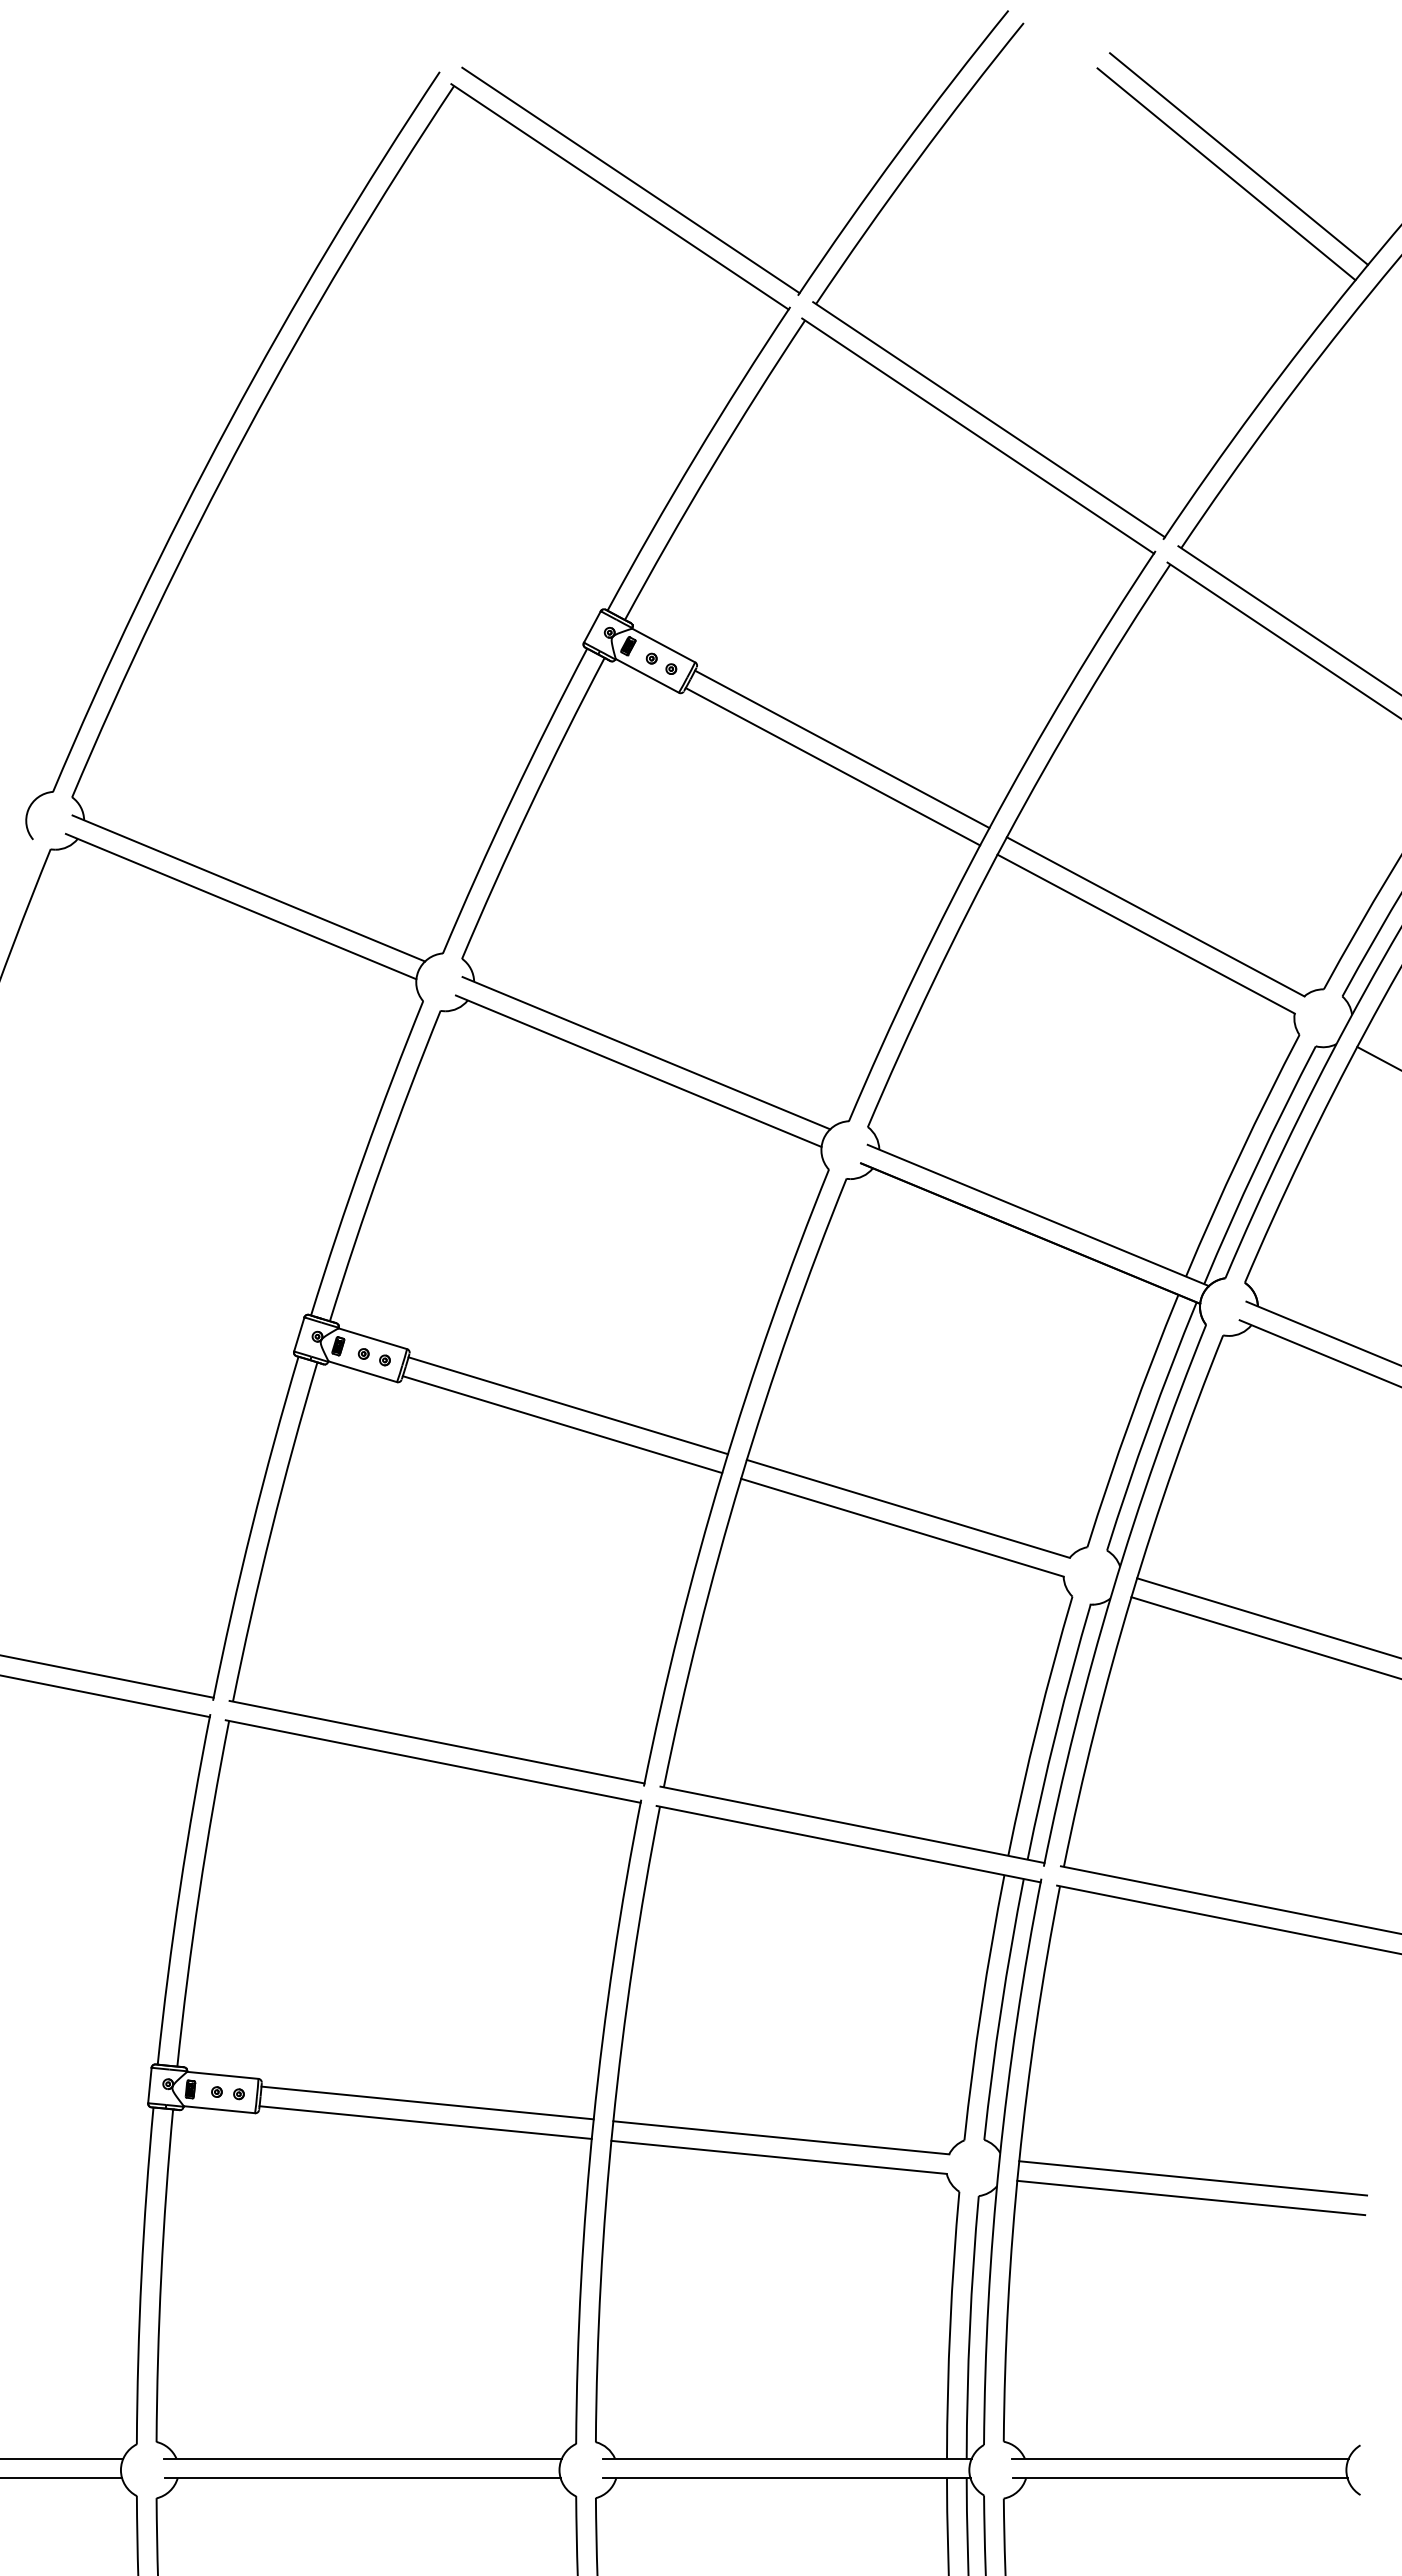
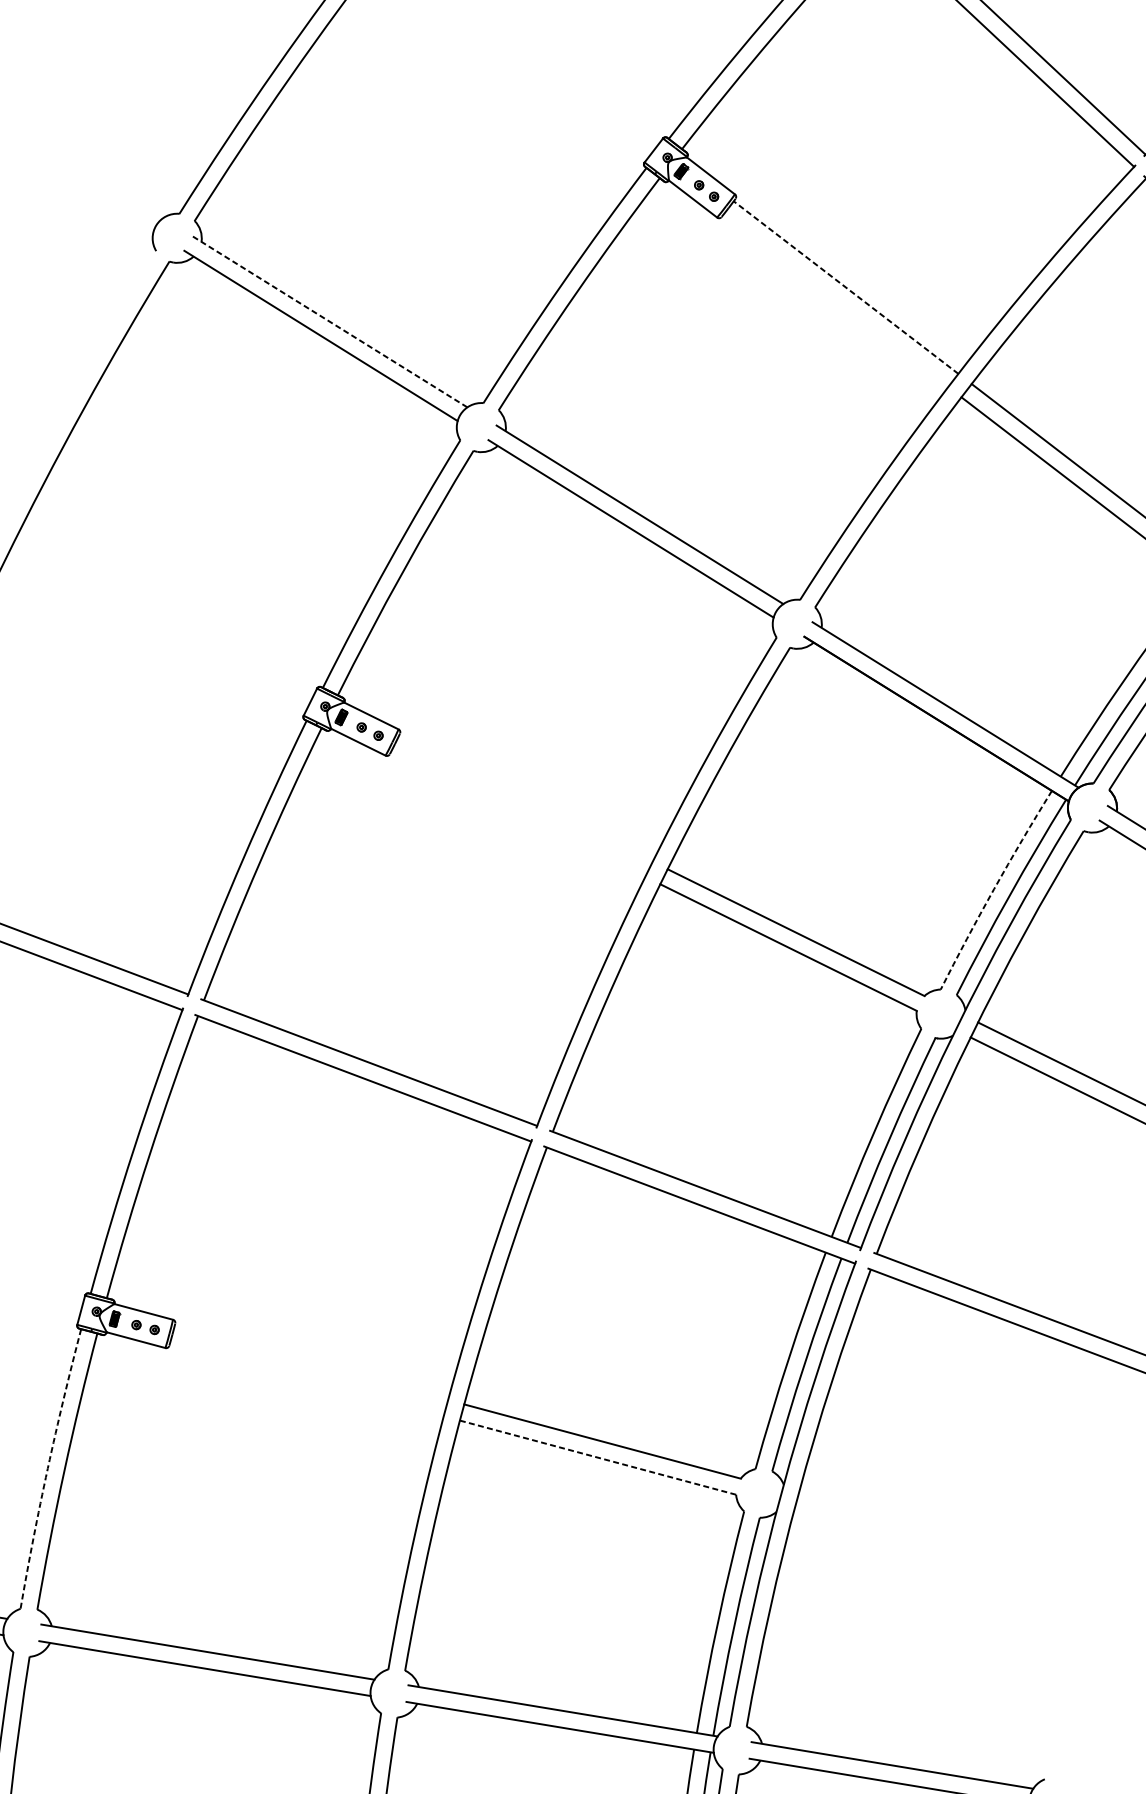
line: (842, 749) -> (846, 287), solid -> dashed
line: (832, 766) -> (835, 300), removed
line: (248, 888) -> (329, 321), solid -> dashed
line: (568, 1405) -> (525, 798), removed
arc: (1130, 1420) -> (994, 889), solid -> dashed
line: (562, 1424) -> (518, 814), removed
line: (427, 2102) -> (311, 1362), removed
line: (425, 2122) -> (306, 1379), removed
line: (779, 2157) -> (598, 1457), solid -> dashed
line: (1193, 2178) -> (942, 1532), removed
line: (1191, 2197) -> (937, 1548), removed
arc: (141, 2275) -> (47, 1468), solid -> dashed

